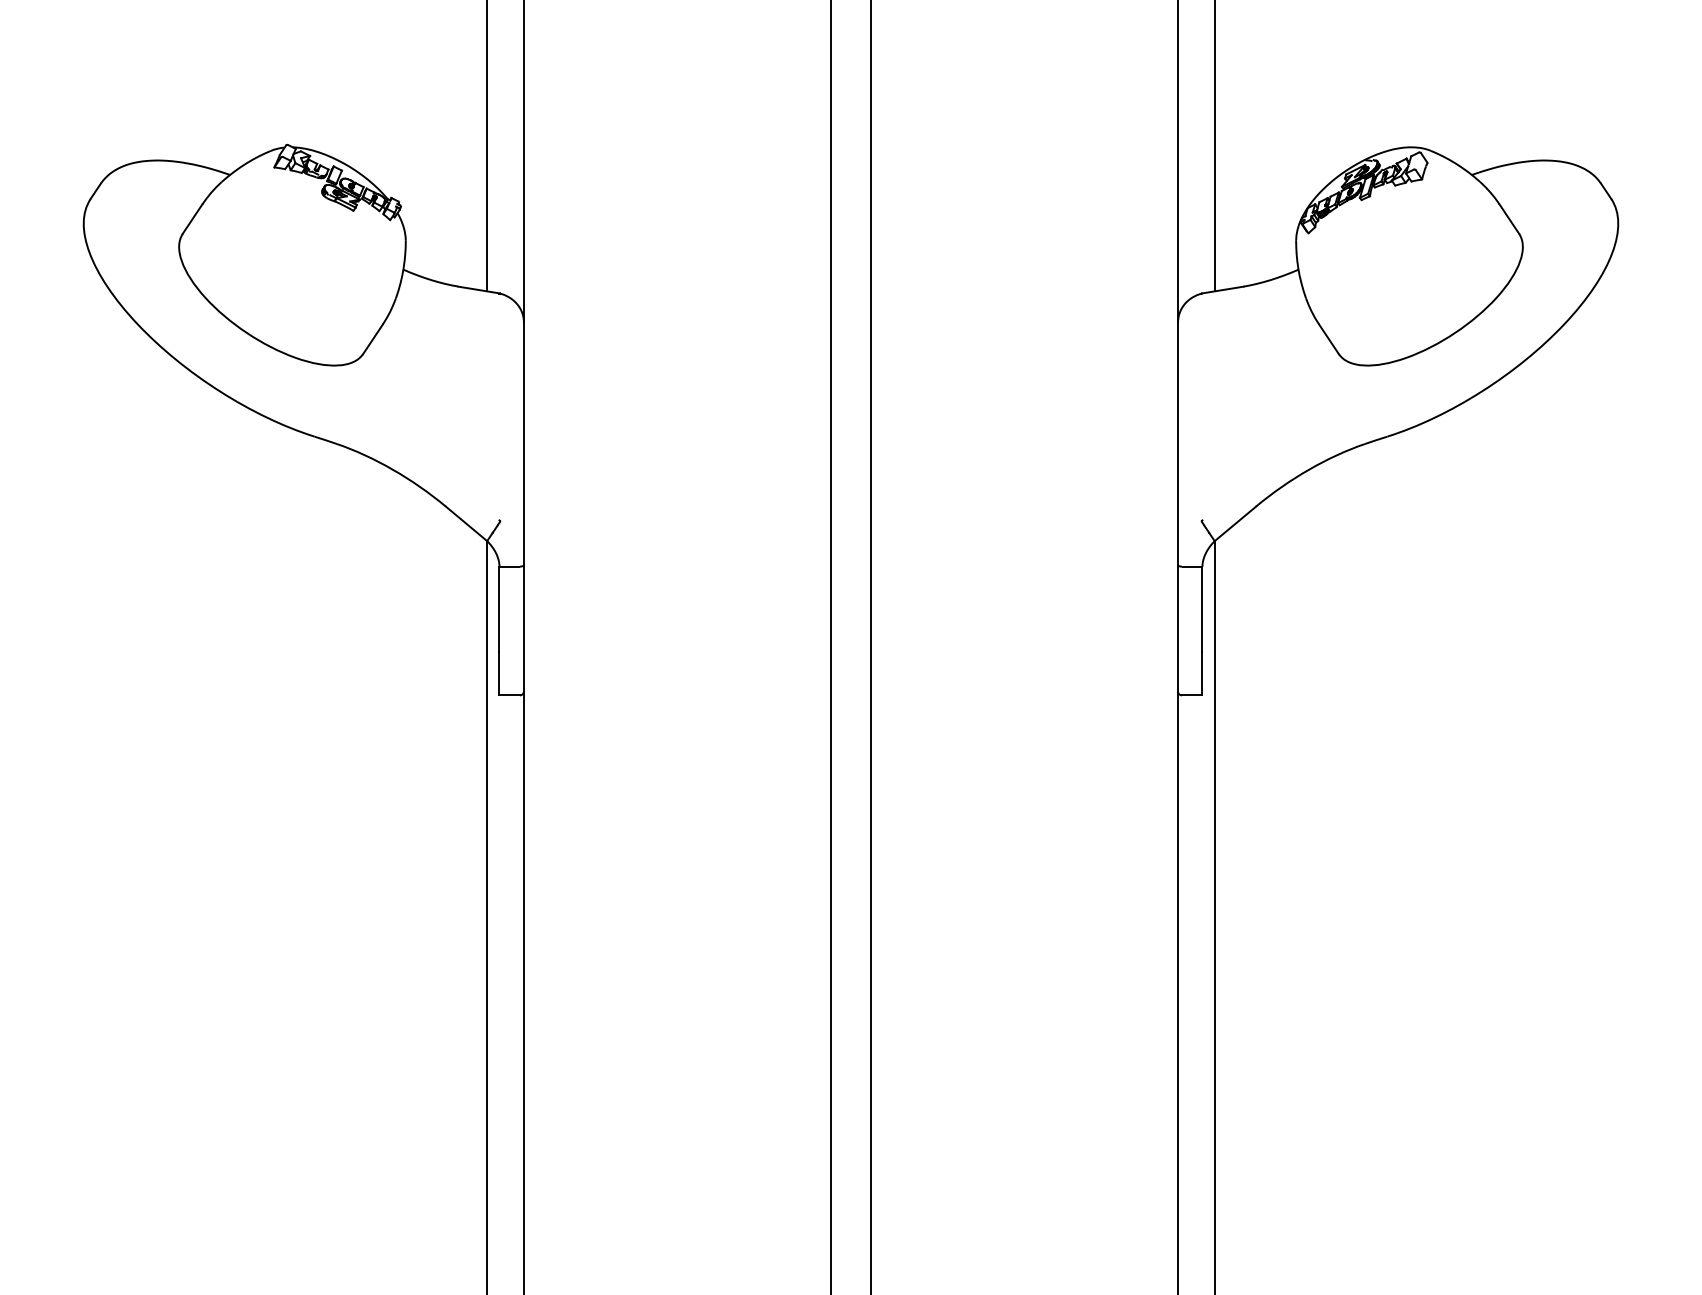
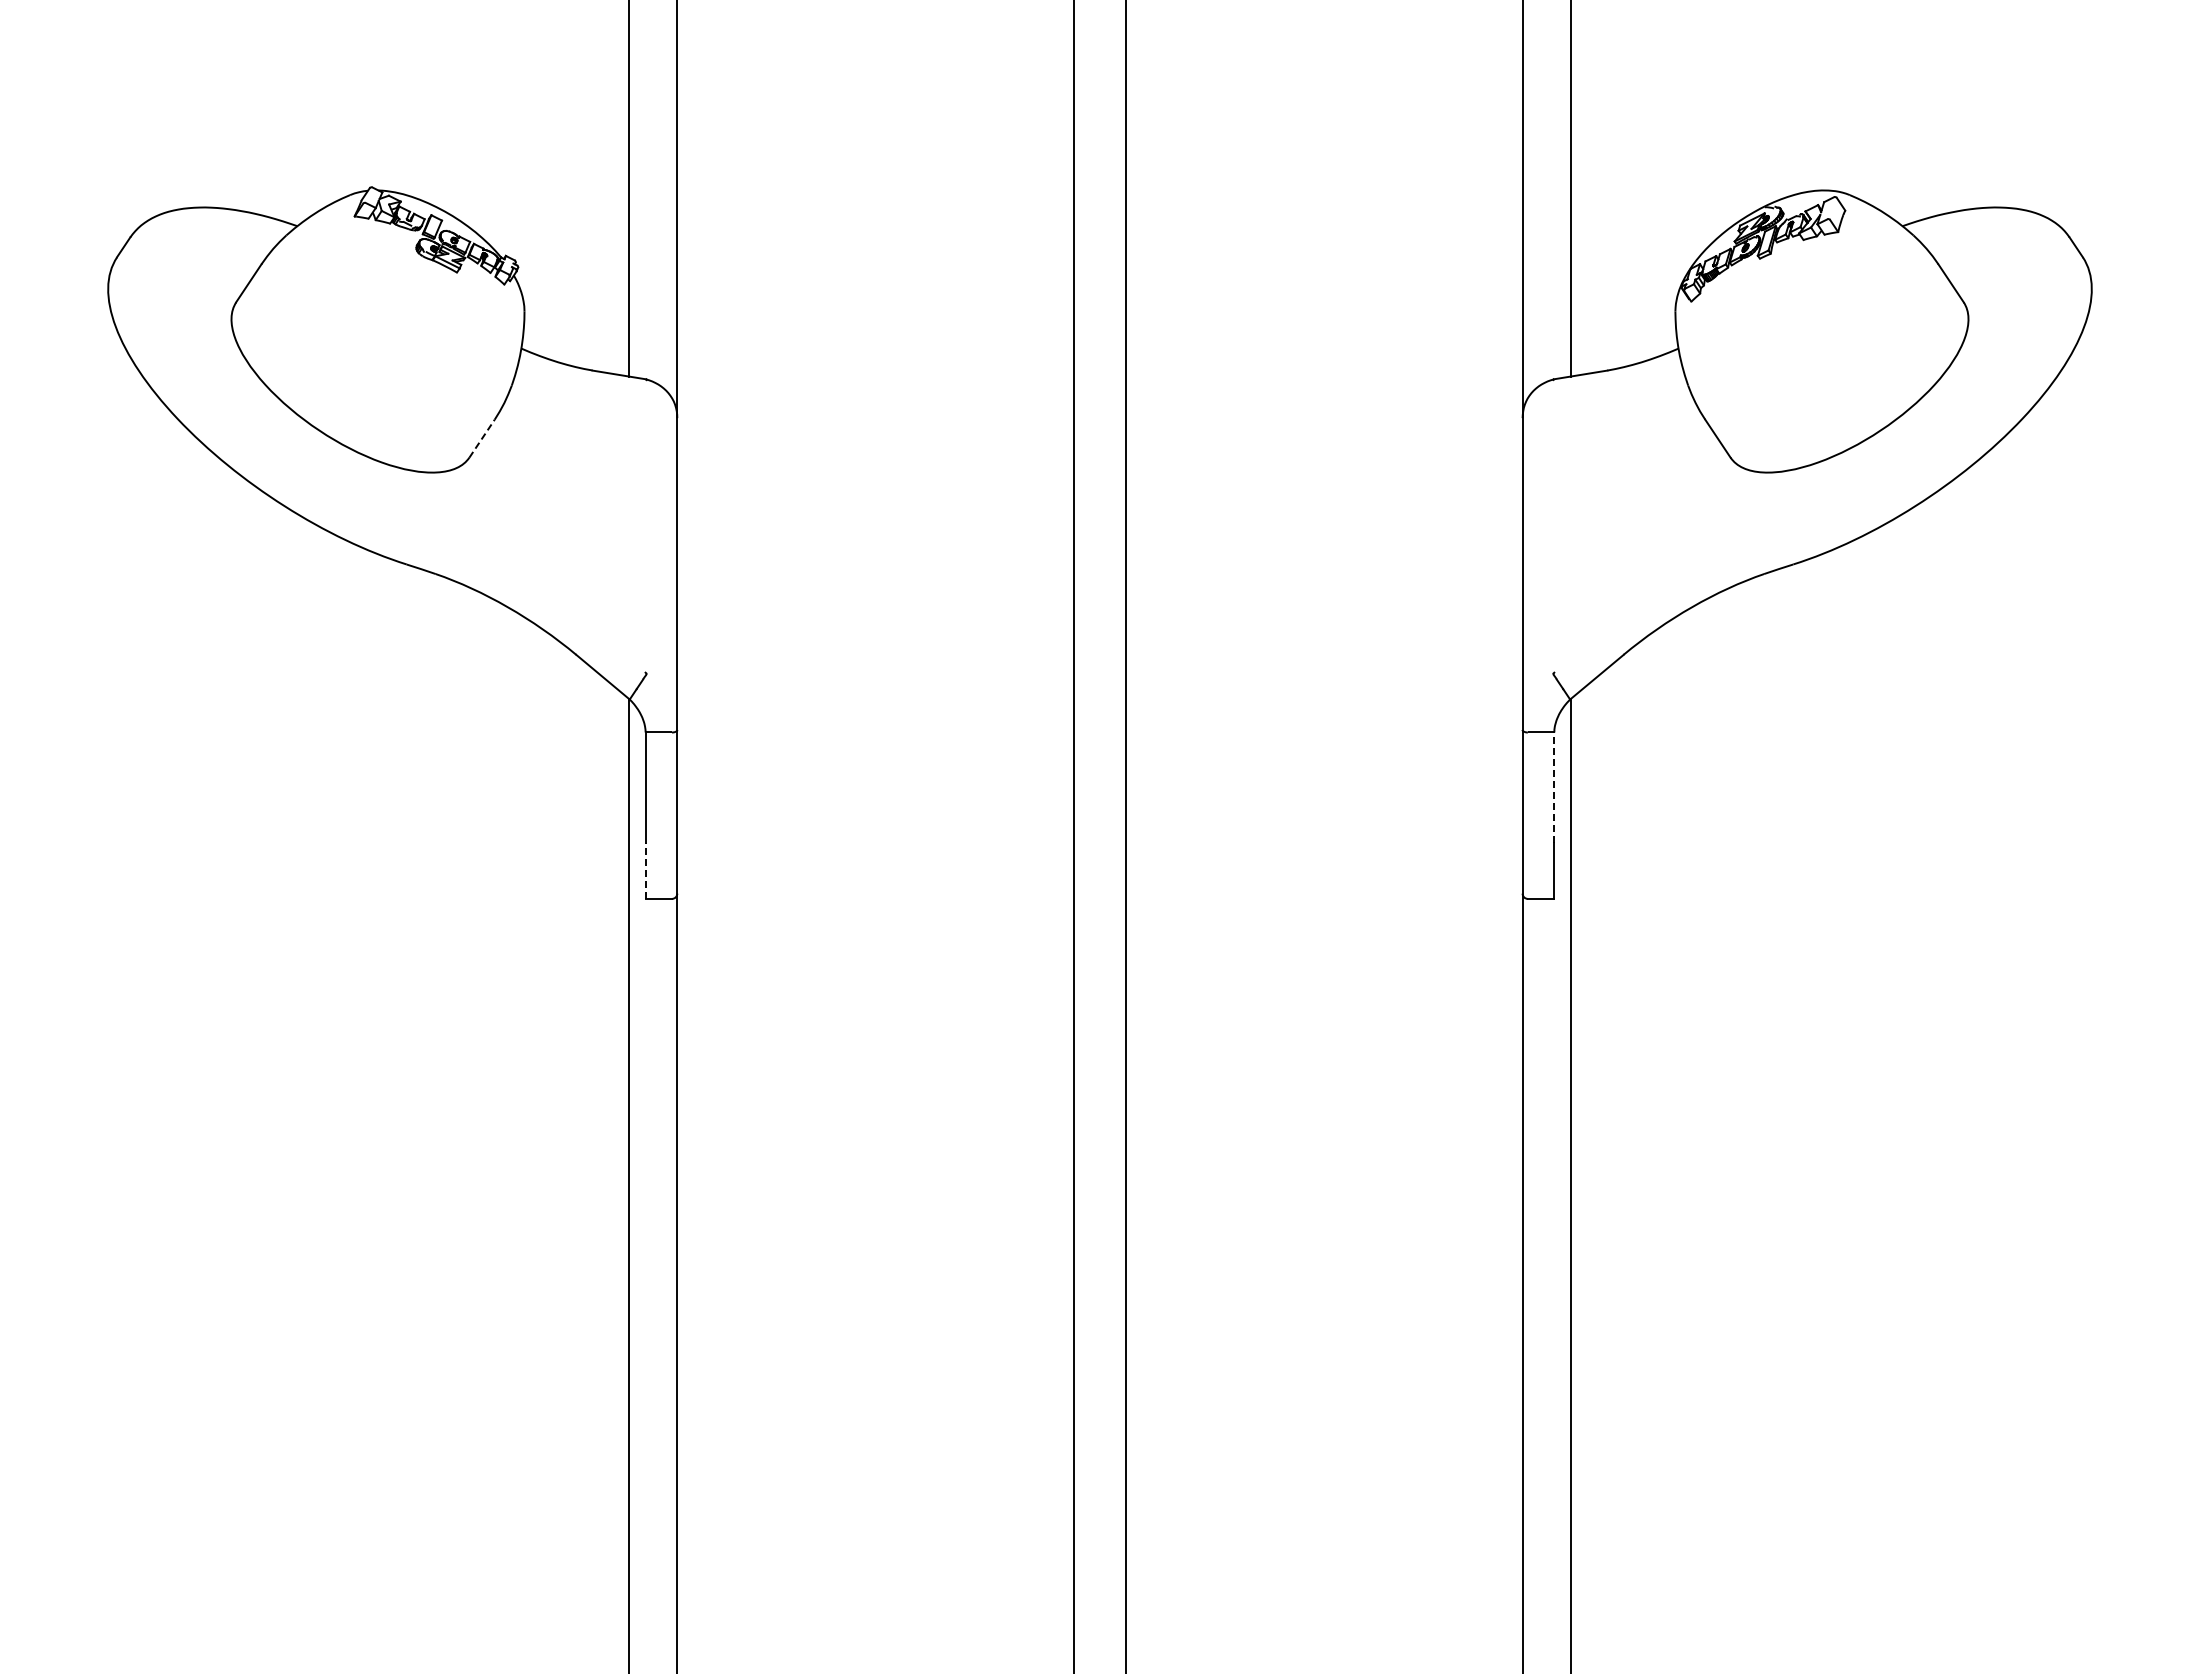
line: (373, 339) -> (482, 438), solid -> dashed
line: (1202, 609) -> (1554, 787), solid -> dashed
line: (499, 674) -> (645, 871), solid -> dashed

